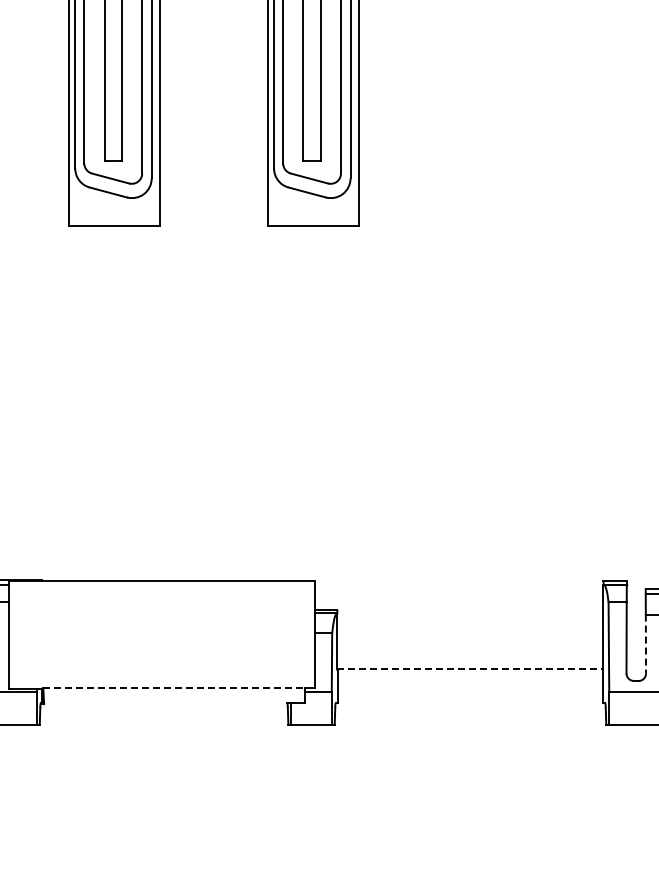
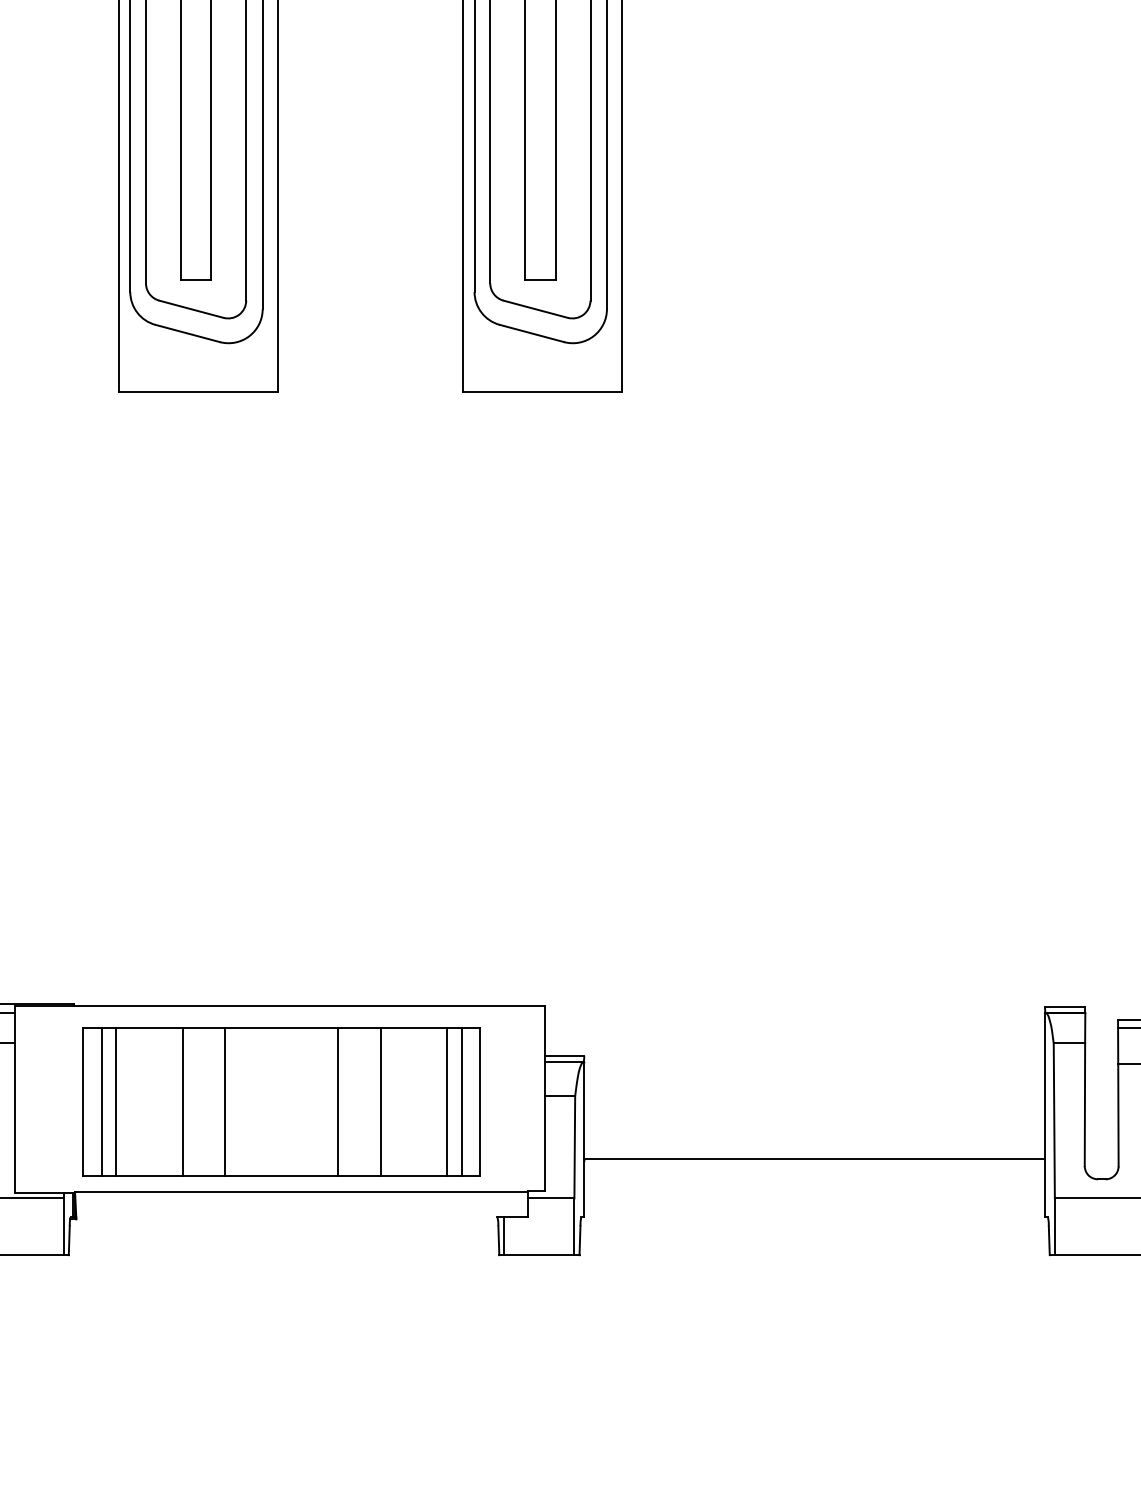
part: (162, 636) -> (281, 1102), added
line: (645, 644) -> (1117, 1116), dashed -> solid
line: (470, 669) -> (814, 1159), dashed -> solid
line: (174, 688) -> (302, 1192), dashed -> solid

